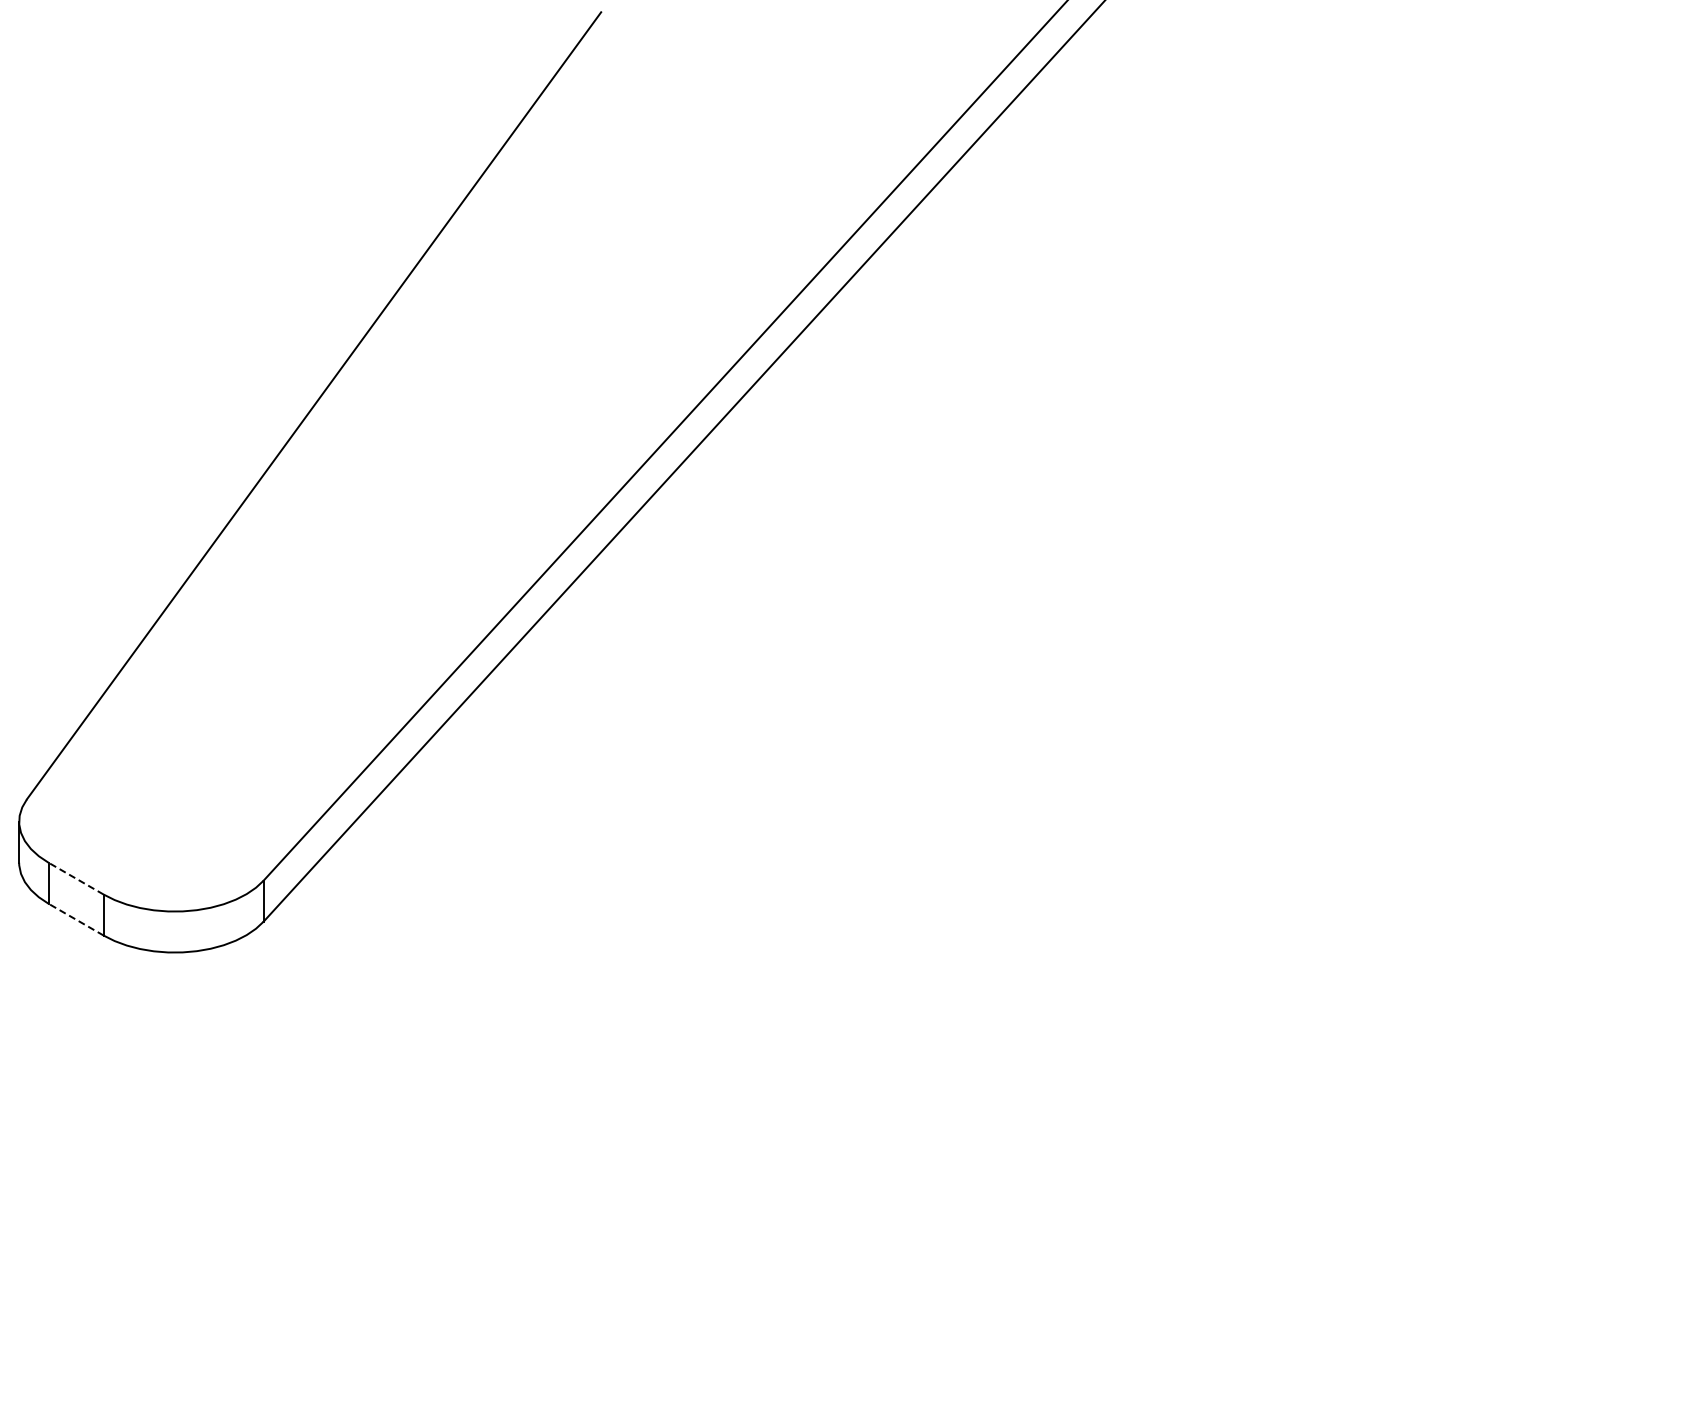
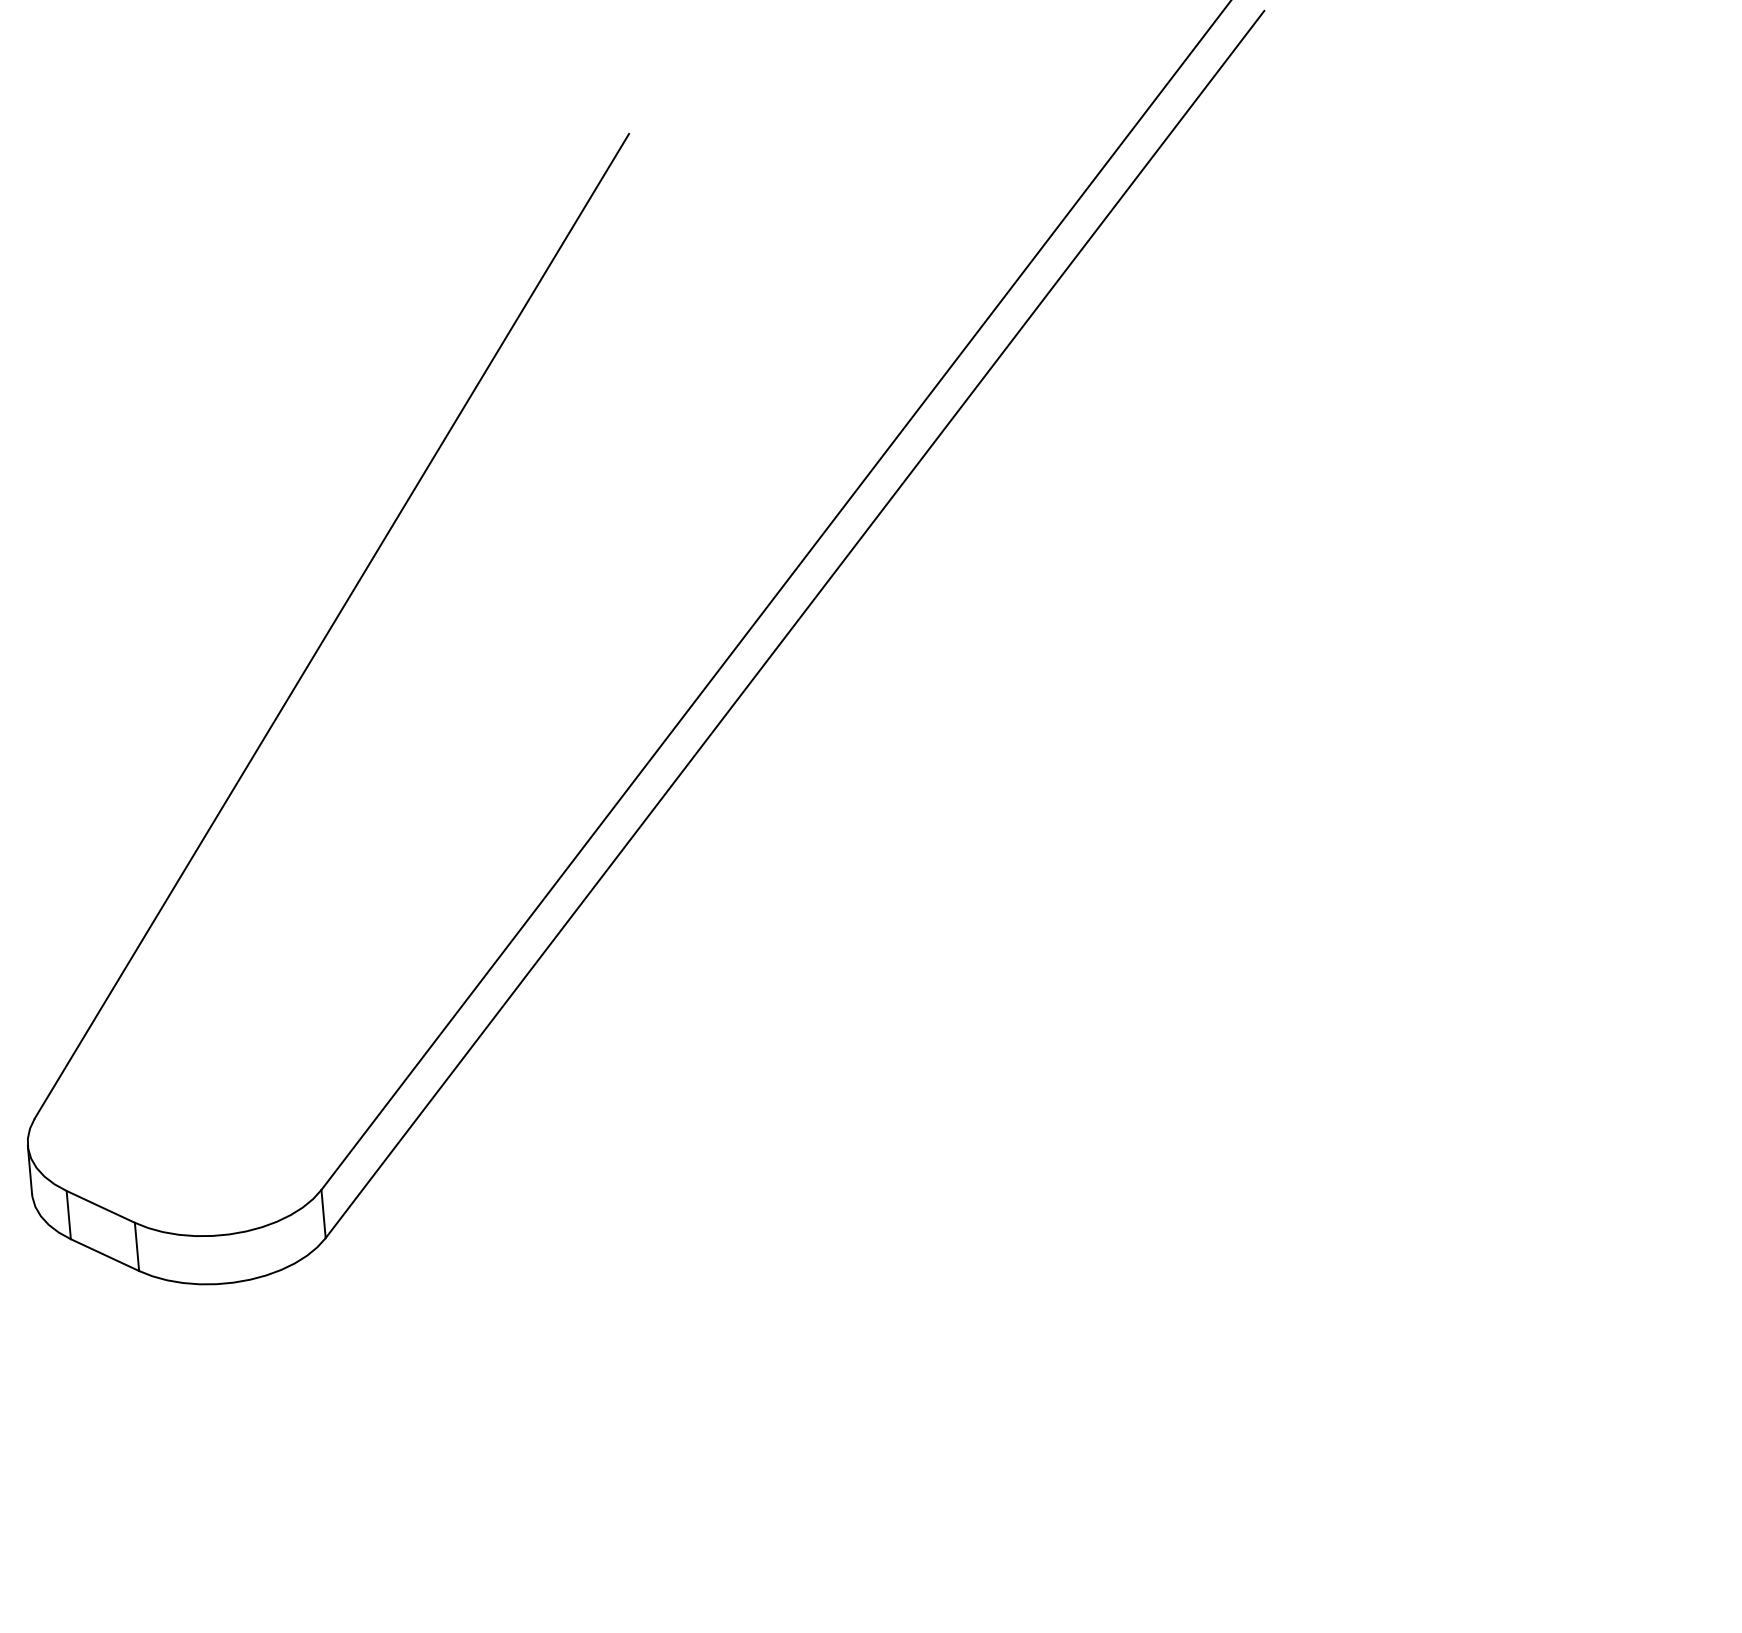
line: (76, 878) -> (101, 1206), dashed -> solid
line: (76, 919) -> (105, 1254), dashed -> solid

